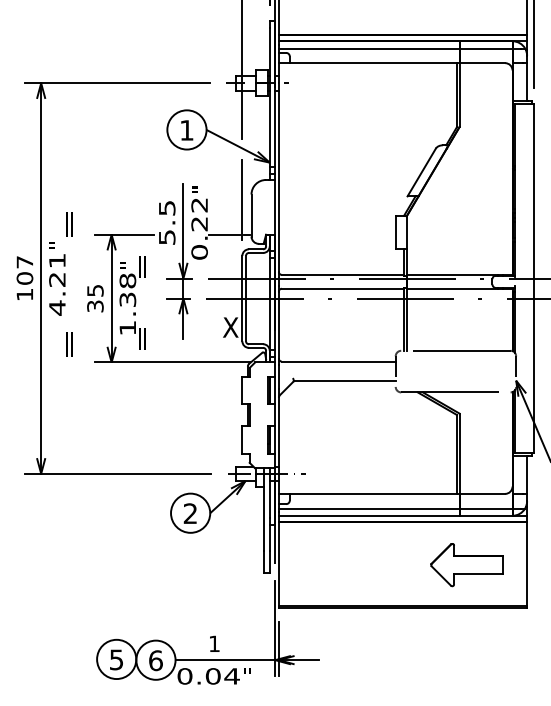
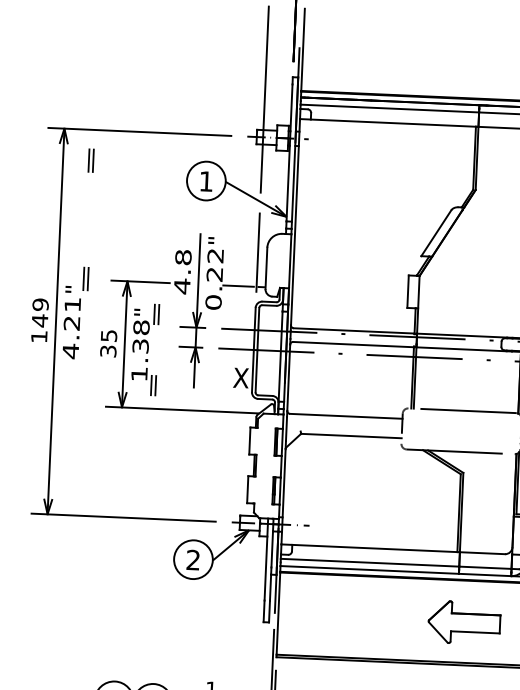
text: (166, 222) -> (182, 271), 5.5 -> 4.8
text: (24, 270) -> (39, 312), 107 -> 149
text: (69, 284) -> (88, 219), moved

